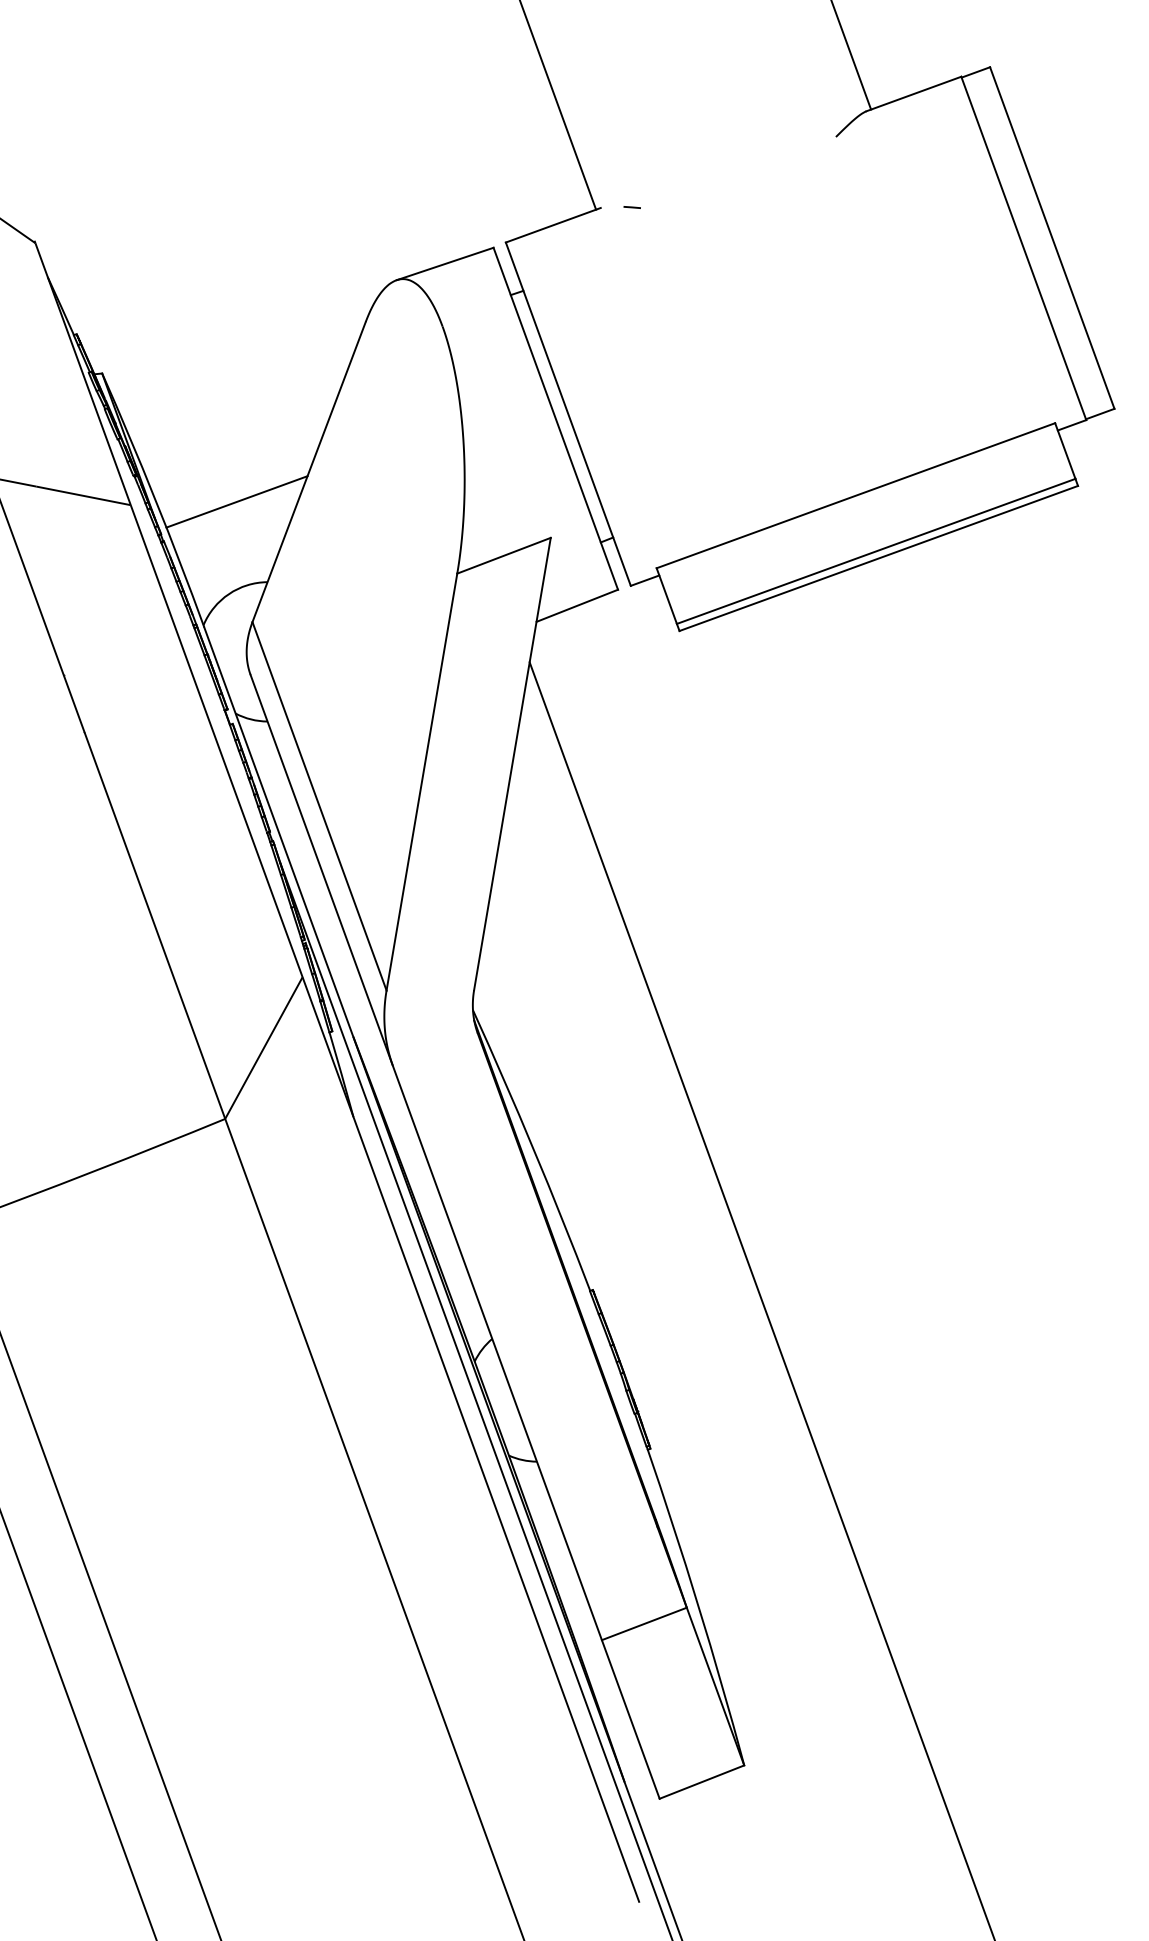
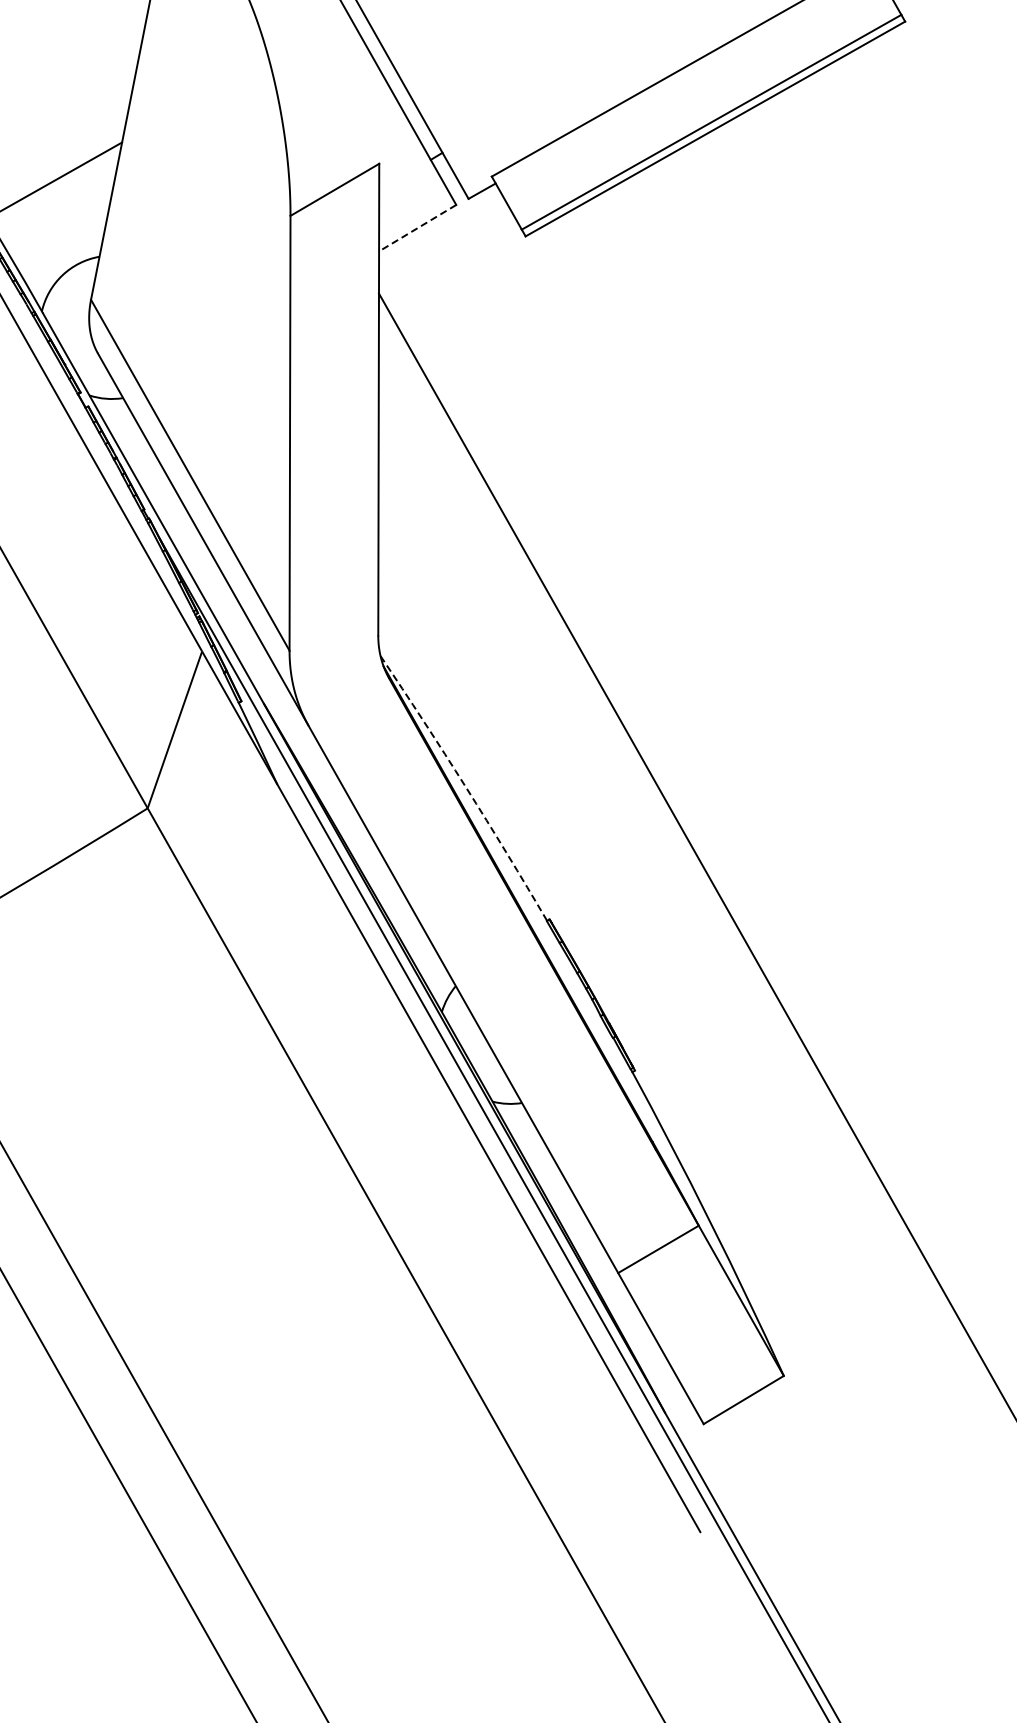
line: (577, 605) -> (417, 227), solid -> dashed
arc: (533, 1149) -> (465, 787), solid -> dashed

